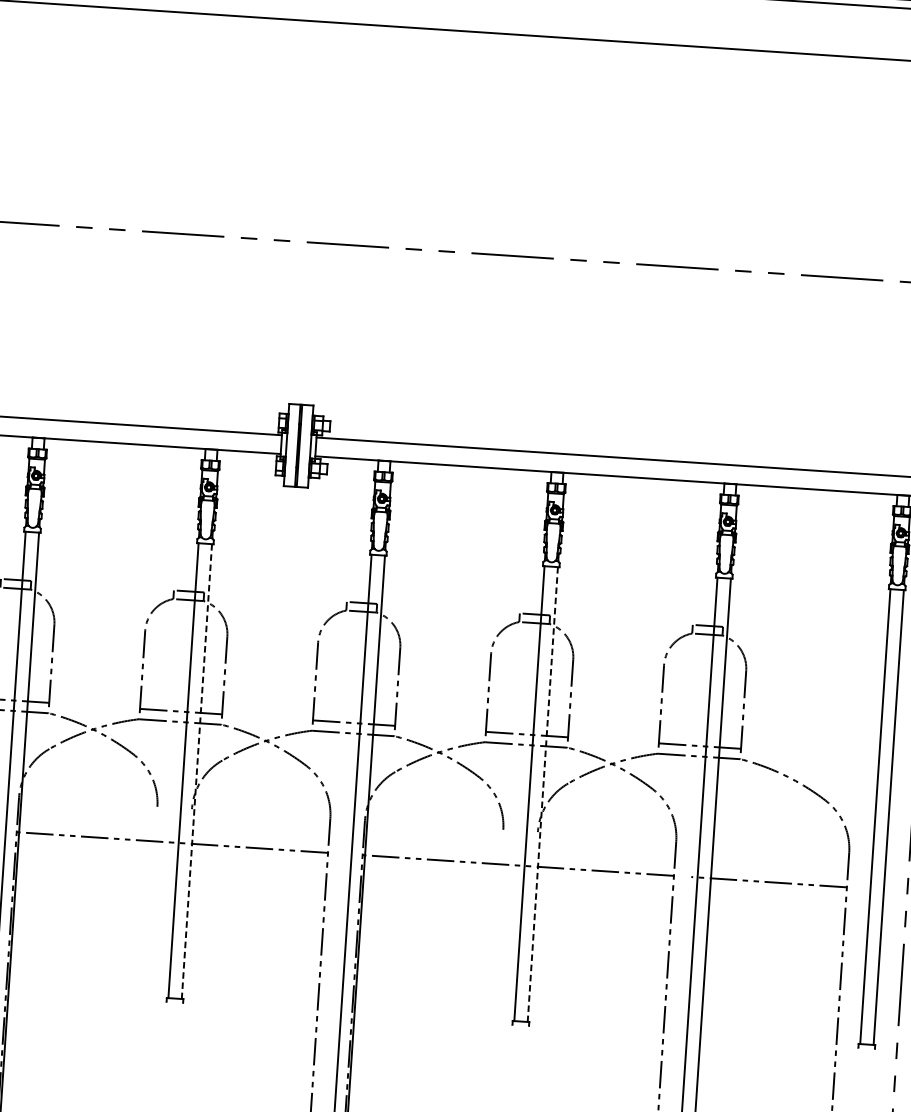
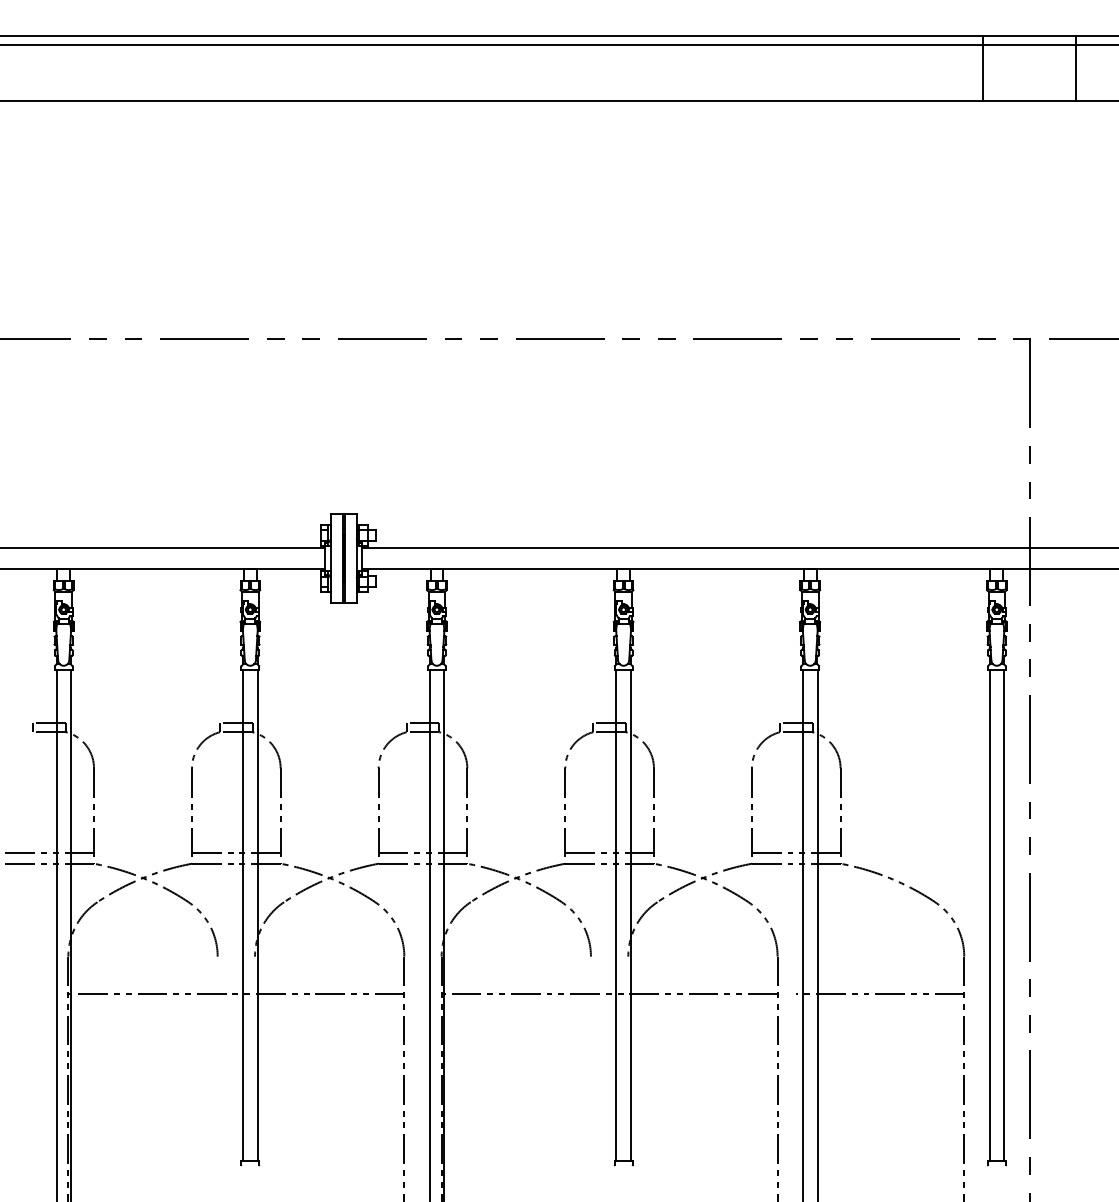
line: (196, 772) -> (257, 916), dashed -> solid
line: (542, 795) -> (630, 916), dashed -> solid

